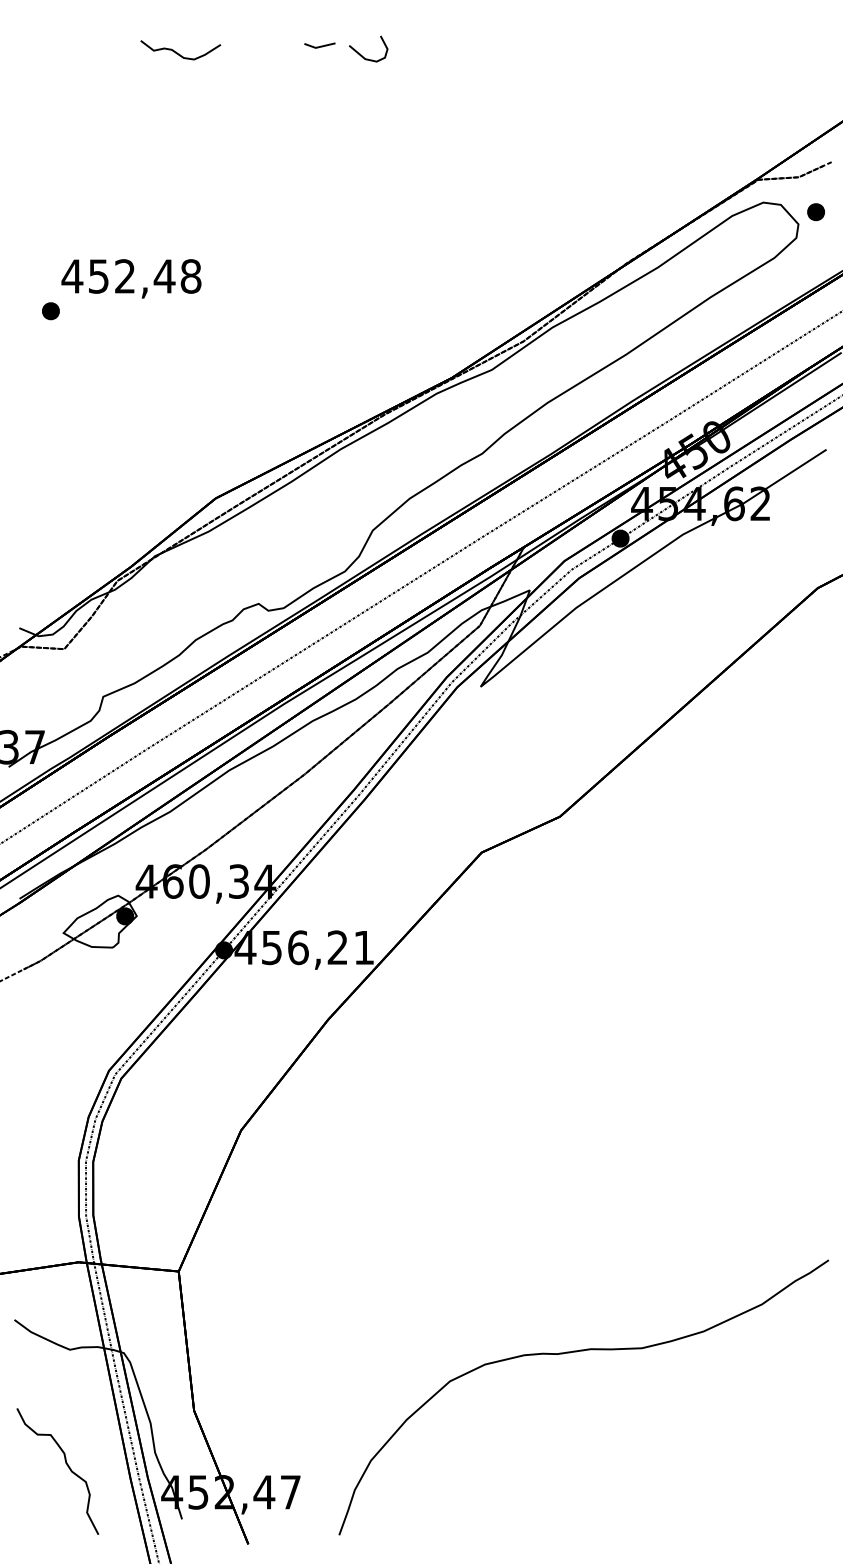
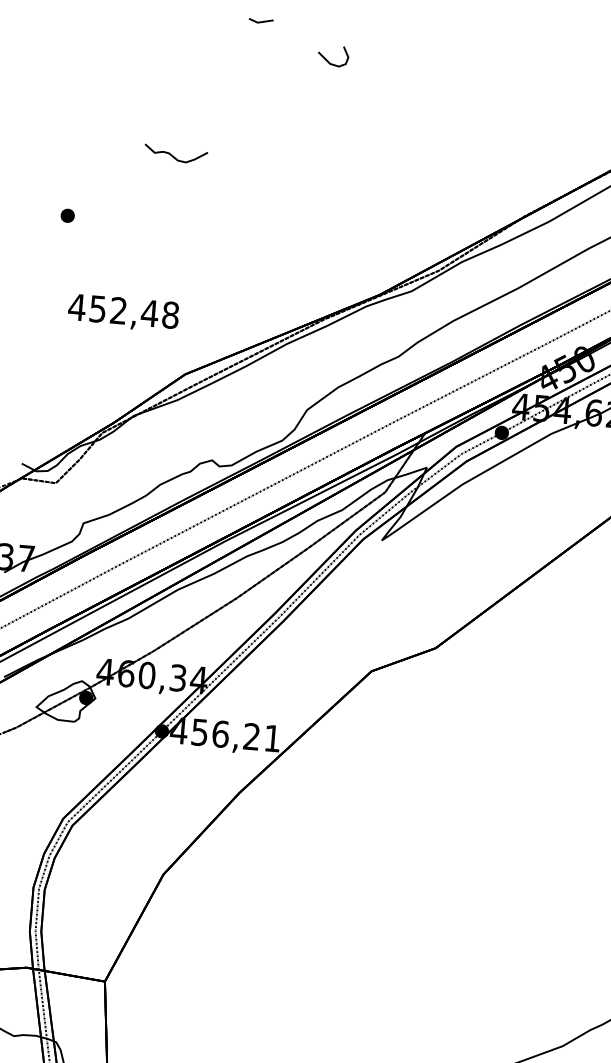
line: (320, 45) -> (261, 21), moved
curve: (179, 53) -> (174, 156), moved
curve: (361, 54) -> (327, 59), moved
text: (131, 278) -> (123, 312), moved

